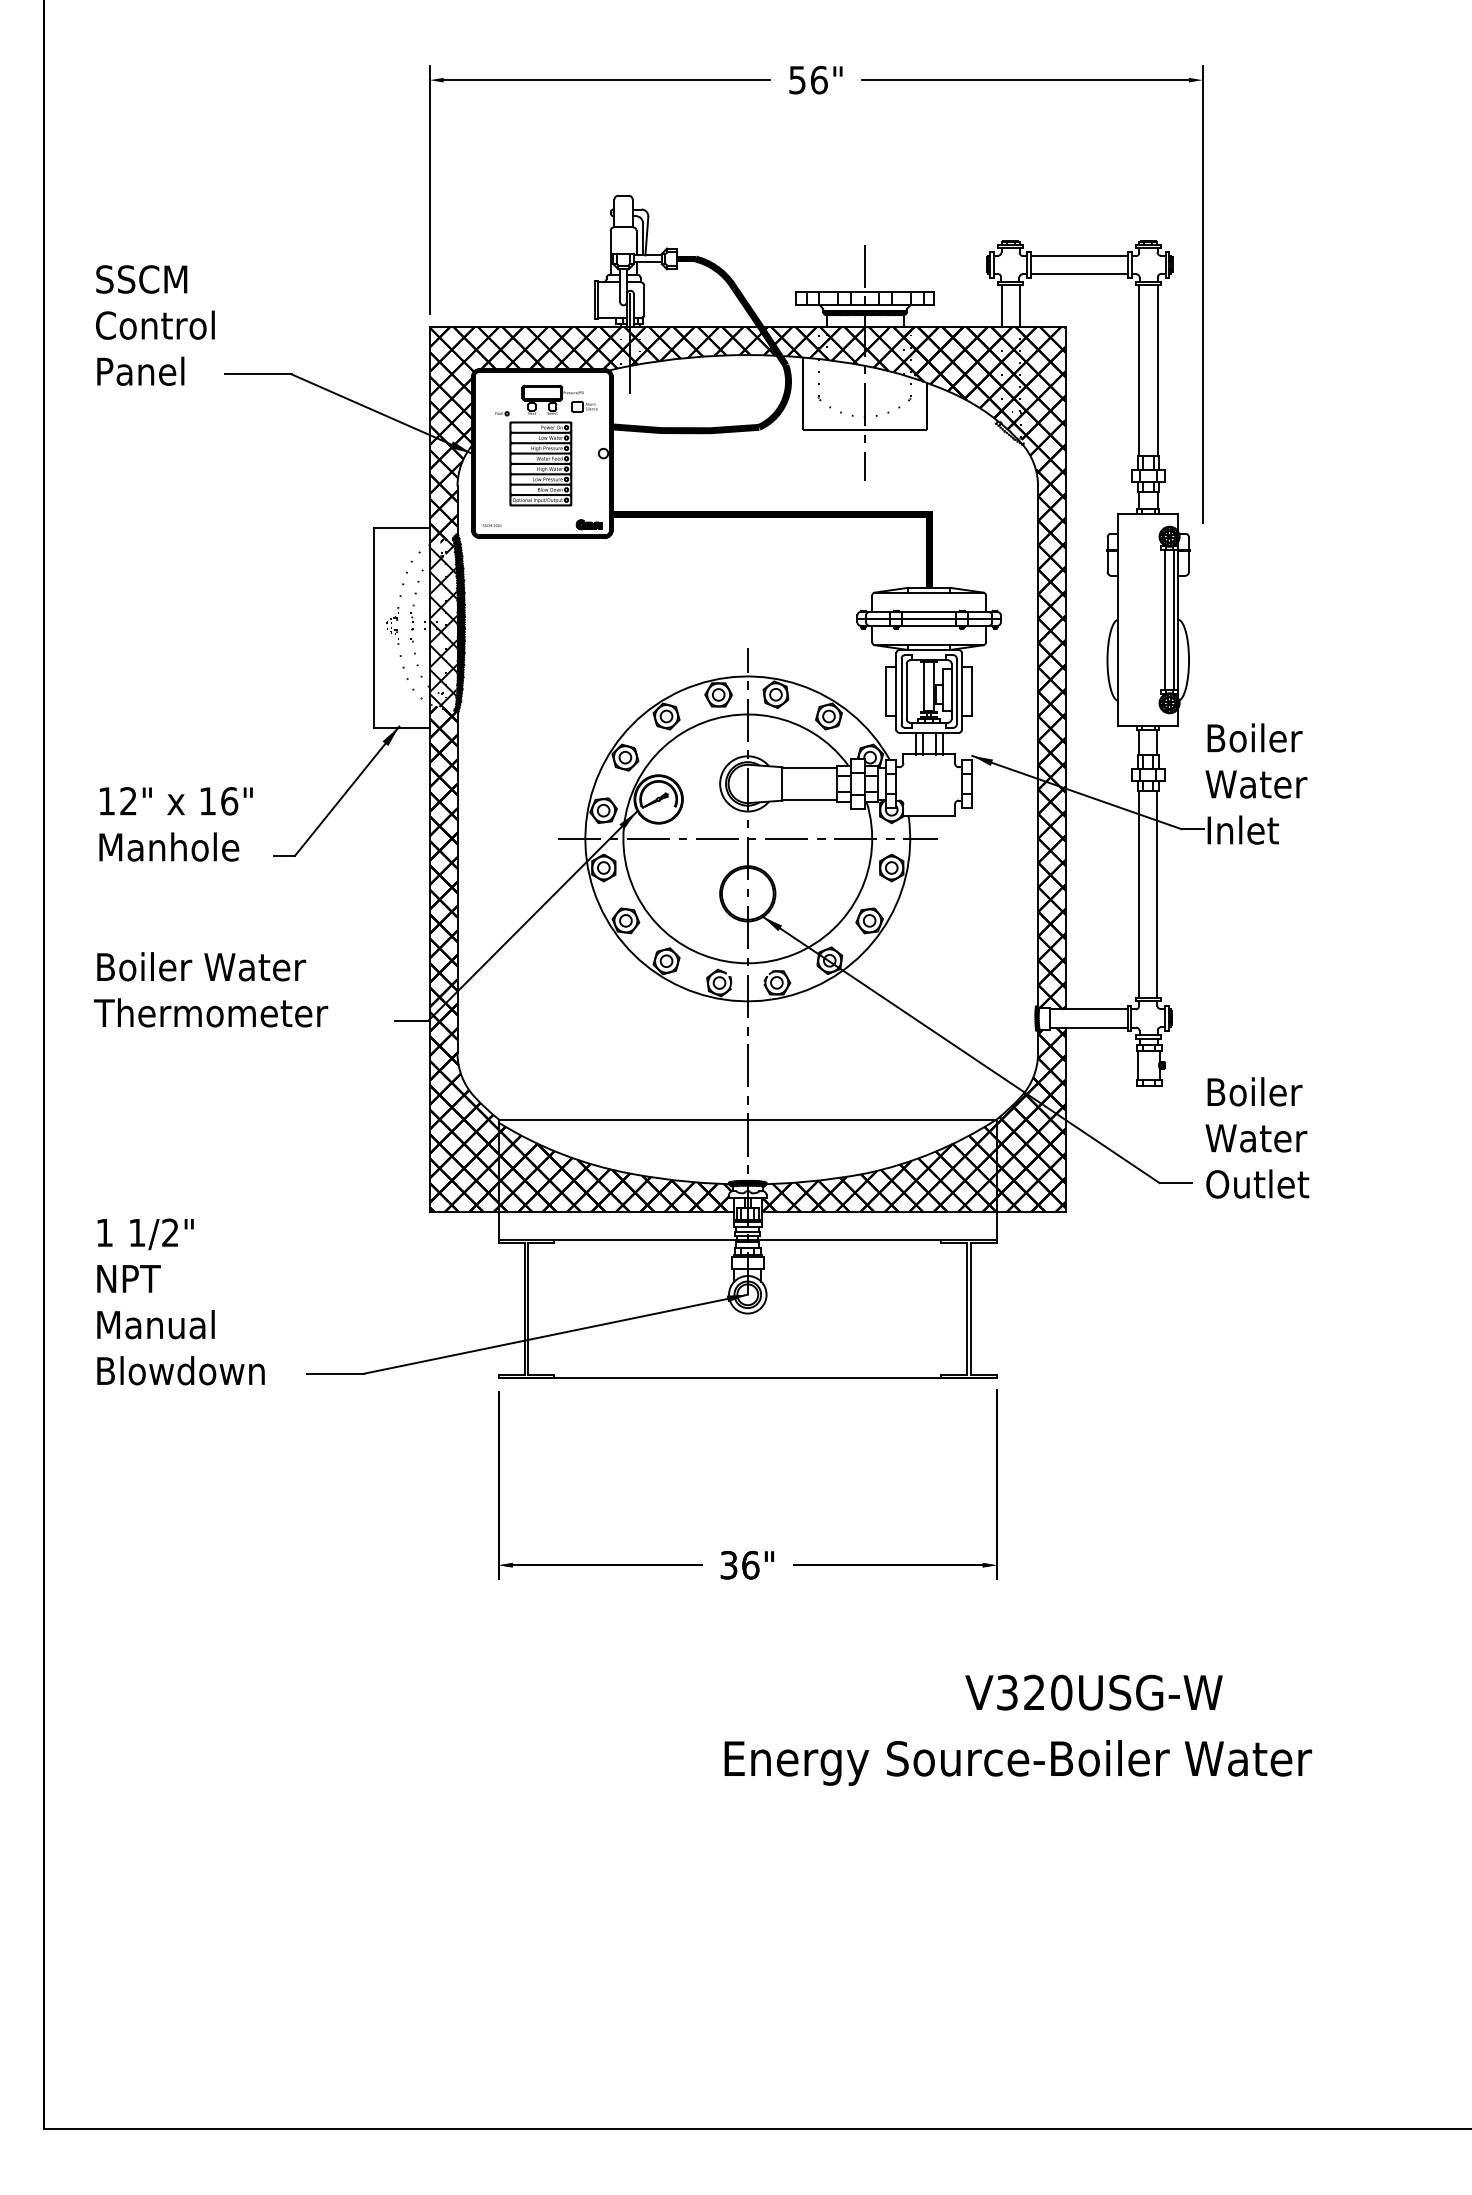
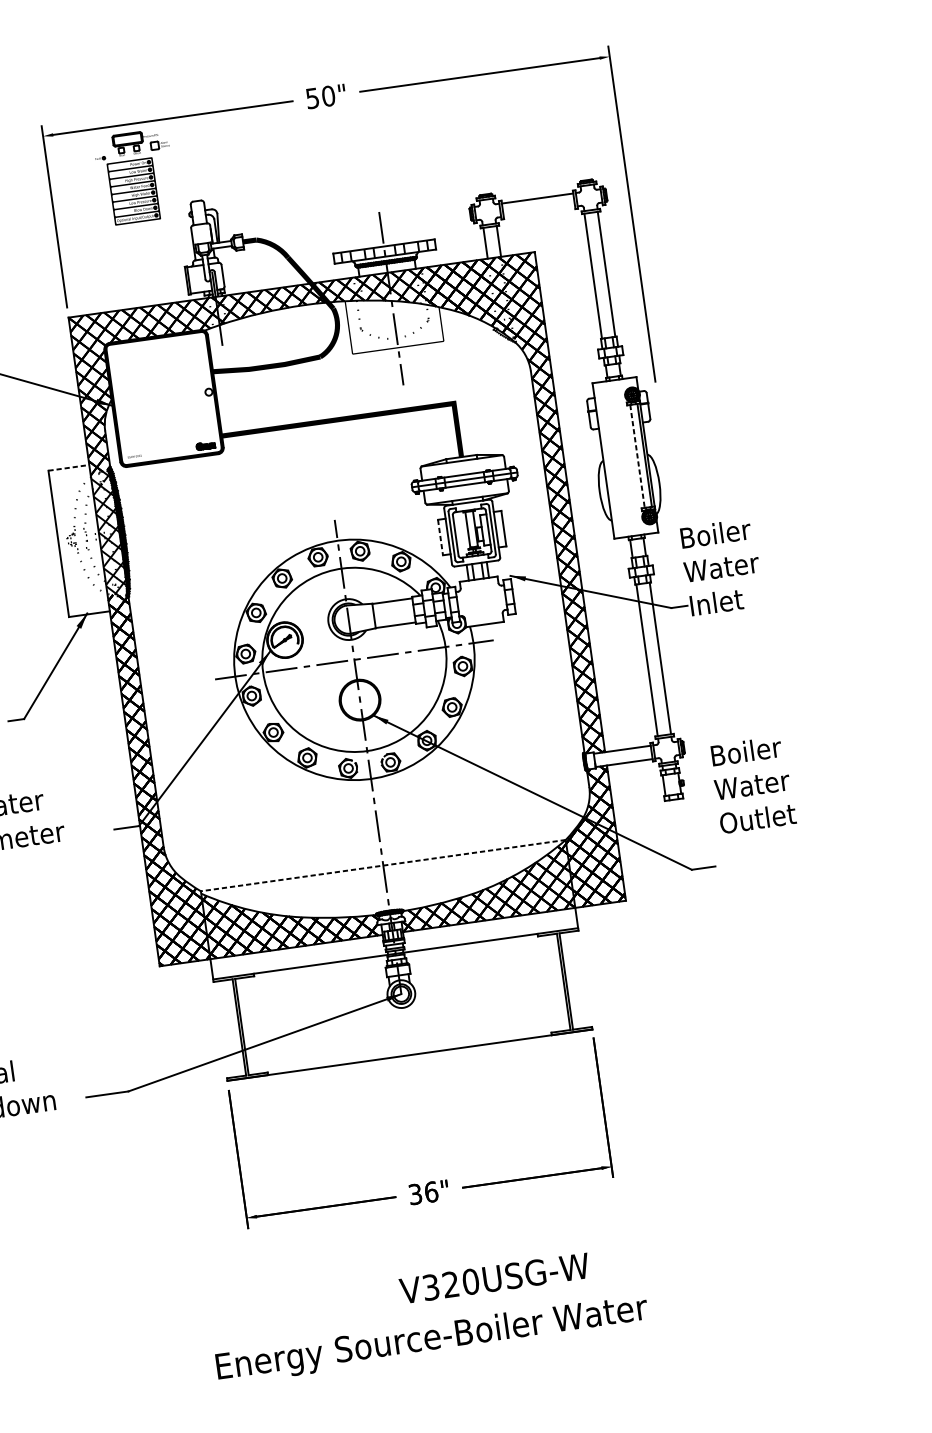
text: (818, 79) -> (327, 95), 56" -> 50"
line: (1079, 274) -> (539, 211), removed
part: (546, 445) -> (136, 177), moved
line: (402, 528) -> (69, 467), solid -> dashed
line: (1164, 620) -> (637, 456), solid -> dashed
line: (885, 692) -> (440, 538), solid -> dashed
line: (747, 1119) -> (383, 865), solid -> dashed
text: (1257, 1137) -> (753, 784), moved
text: (1093, 1692) -> (494, 1278), moved
text: (1018, 1762) -> (432, 1339), moved

